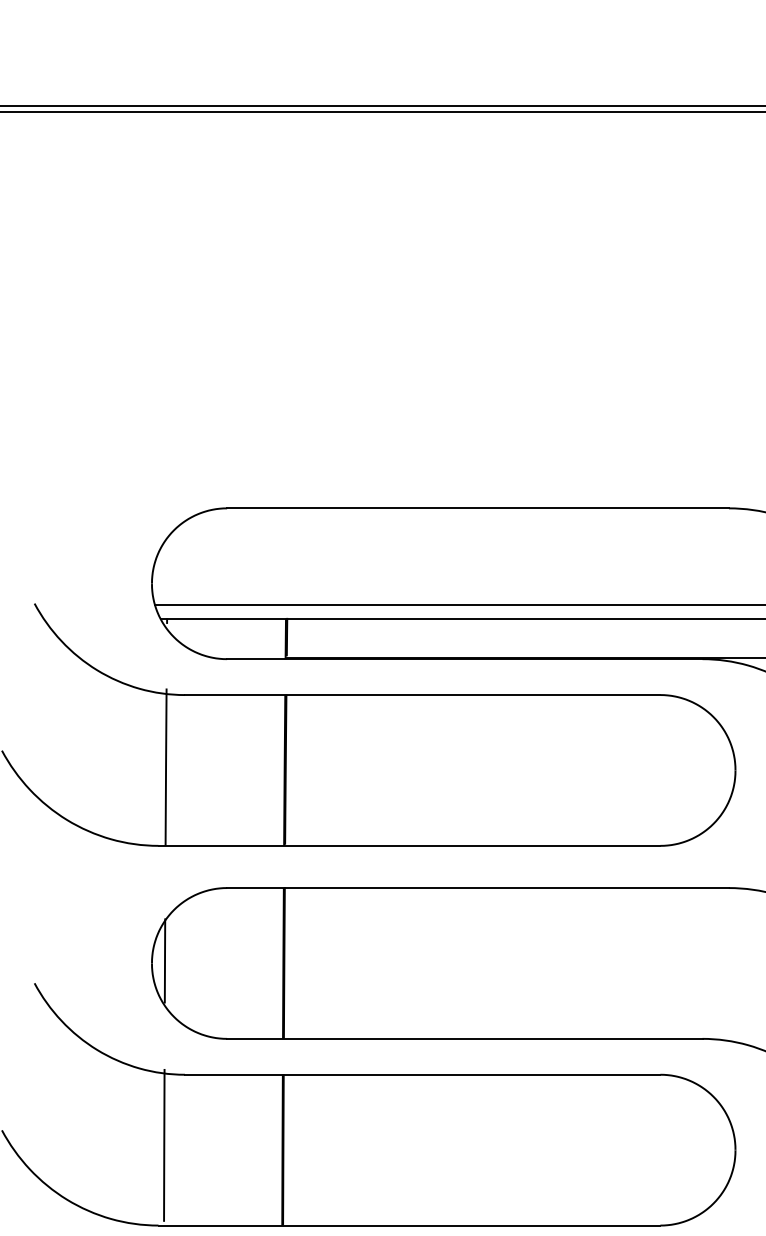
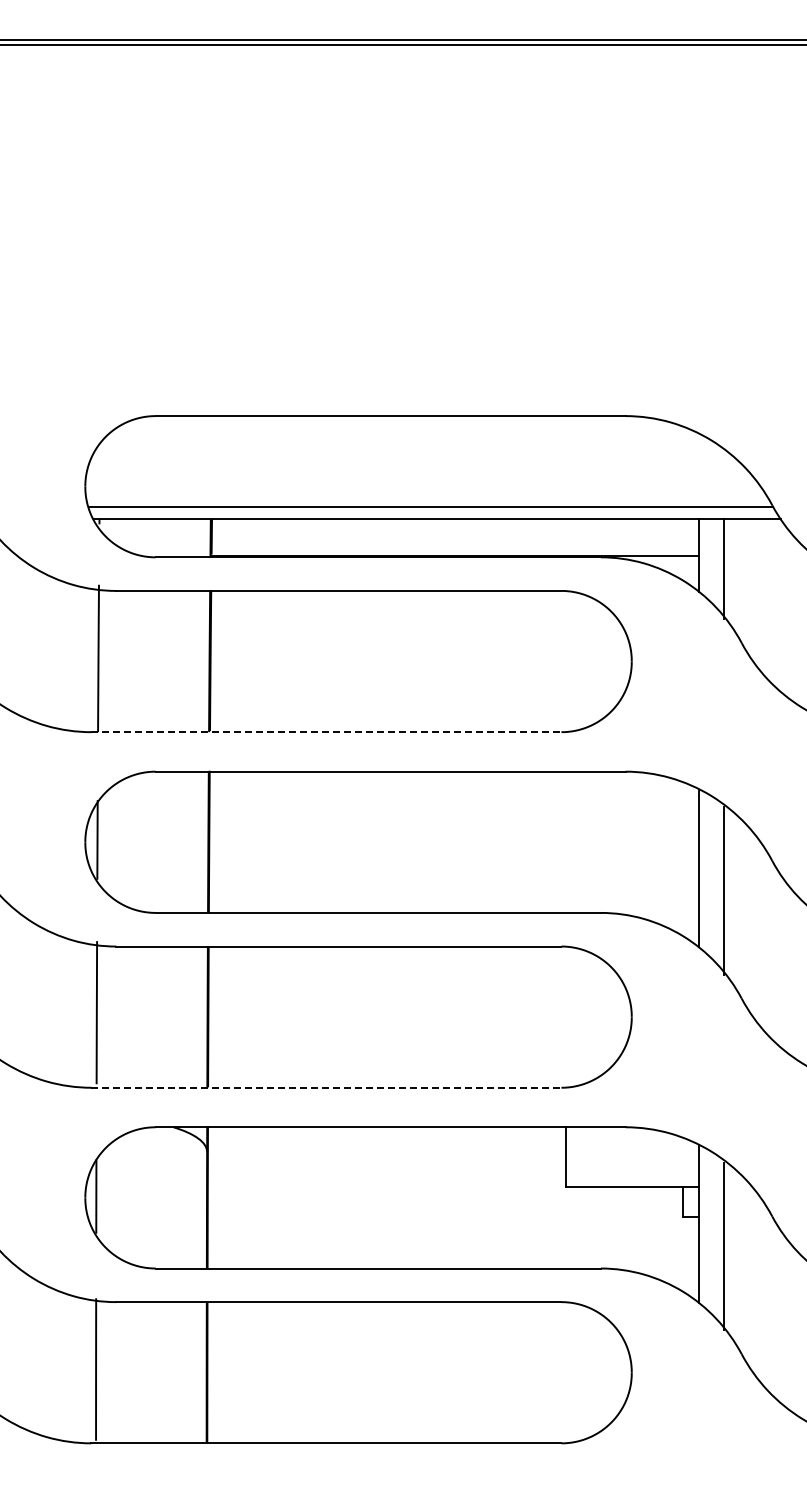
line: (409, 846) -> (326, 732), solid -> dashed
line: (409, 1225) -> (326, 1087), solid -> dashed

